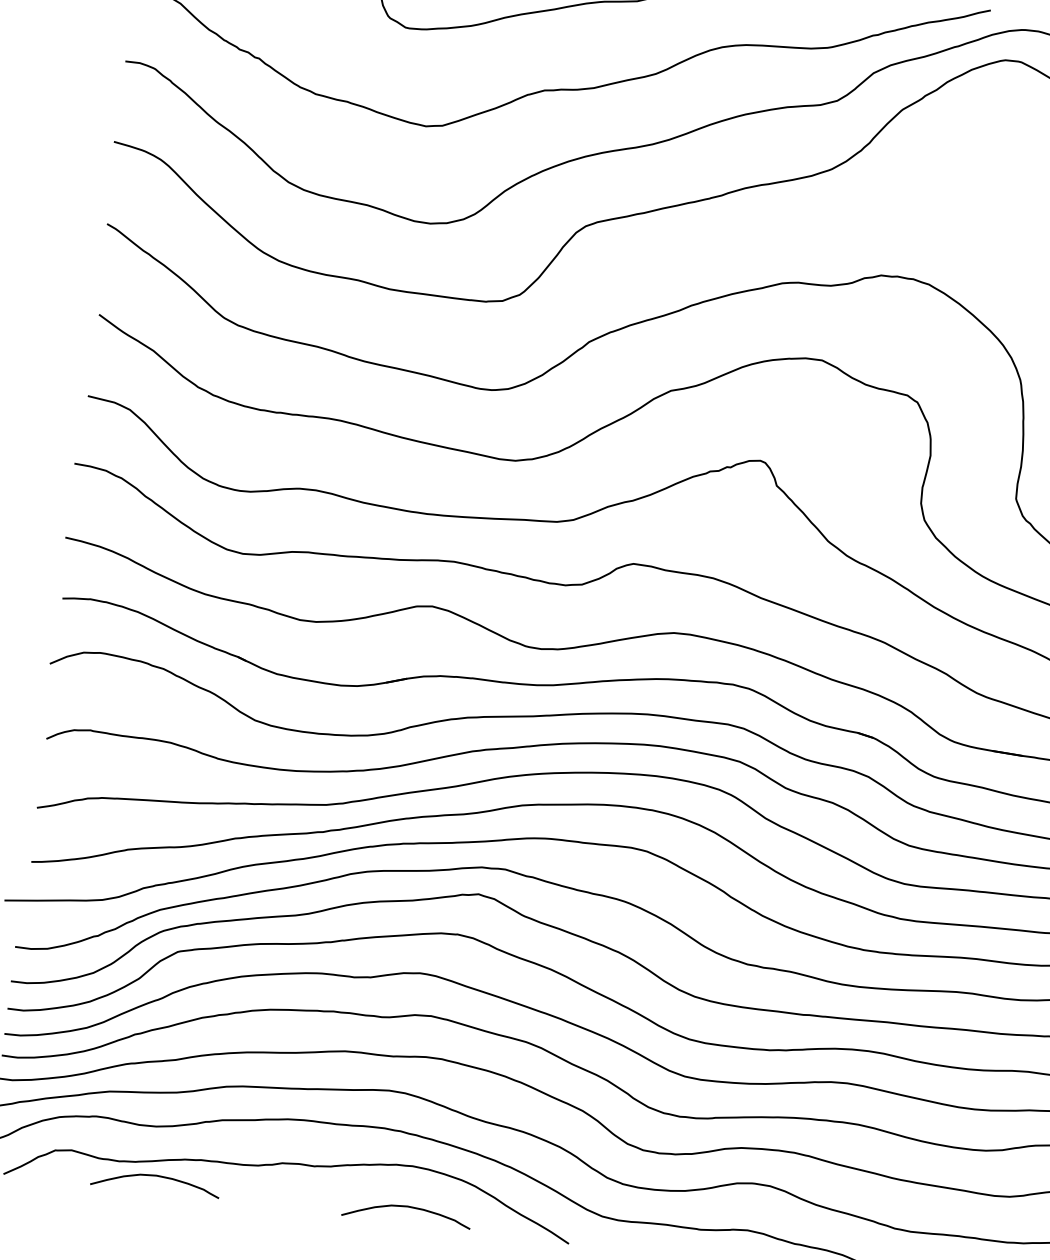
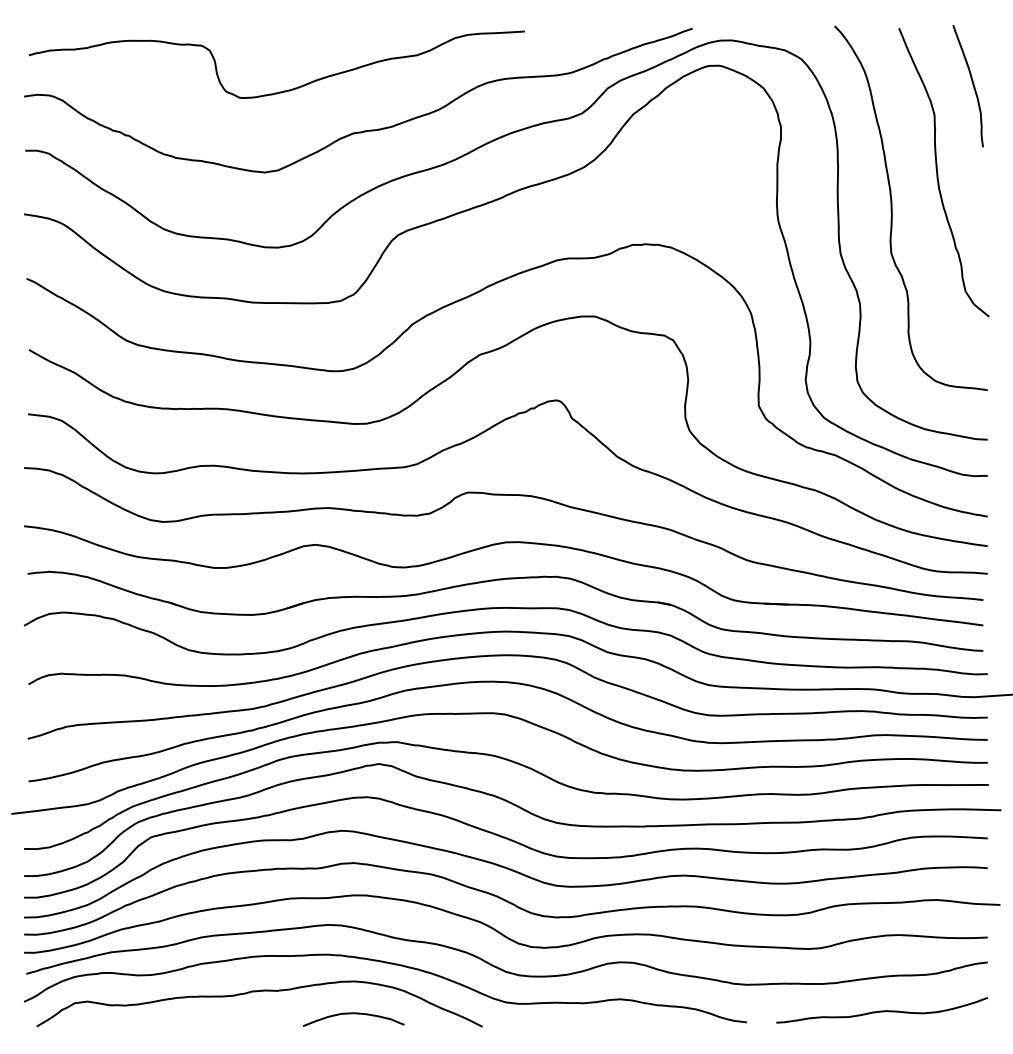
curve: (155, 1177) -> (155, 1014), removed

